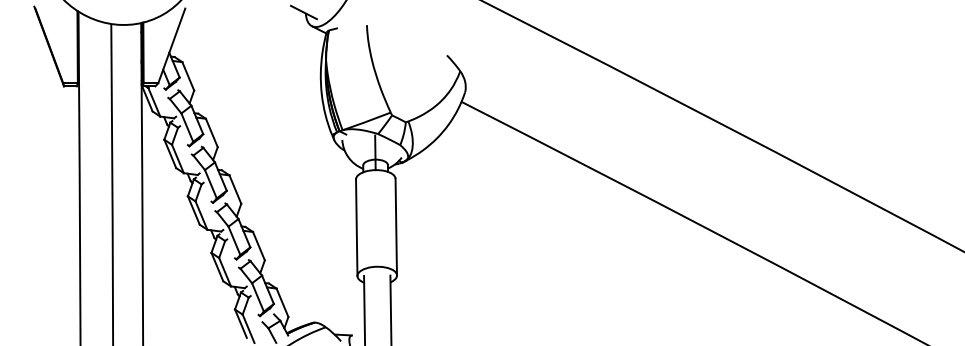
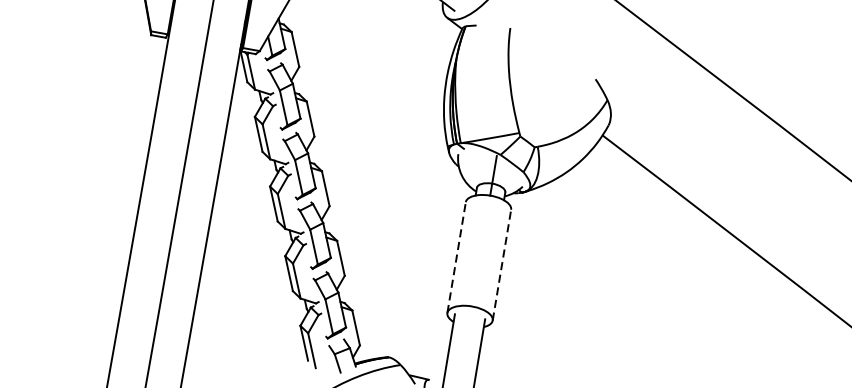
line: (396, 226) -> (502, 264), solid -> dashed
line: (356, 227) -> (456, 257), solid -> dashed

